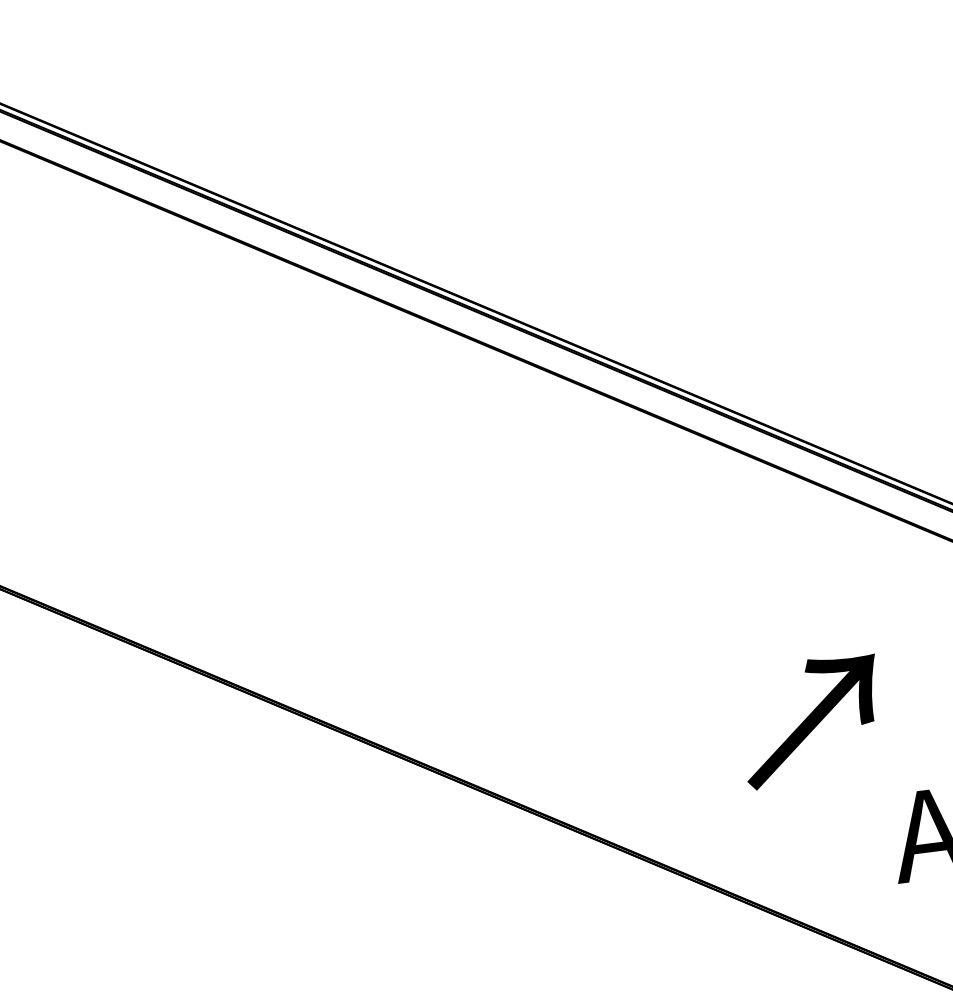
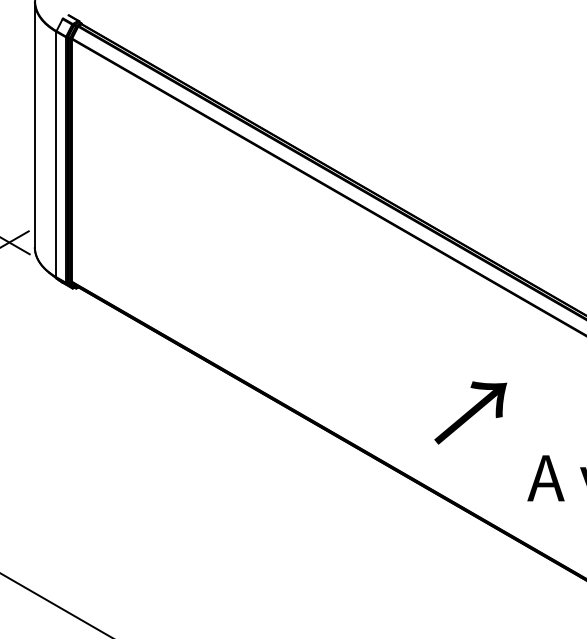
text: (810, 720) -> (470, 412), moved

